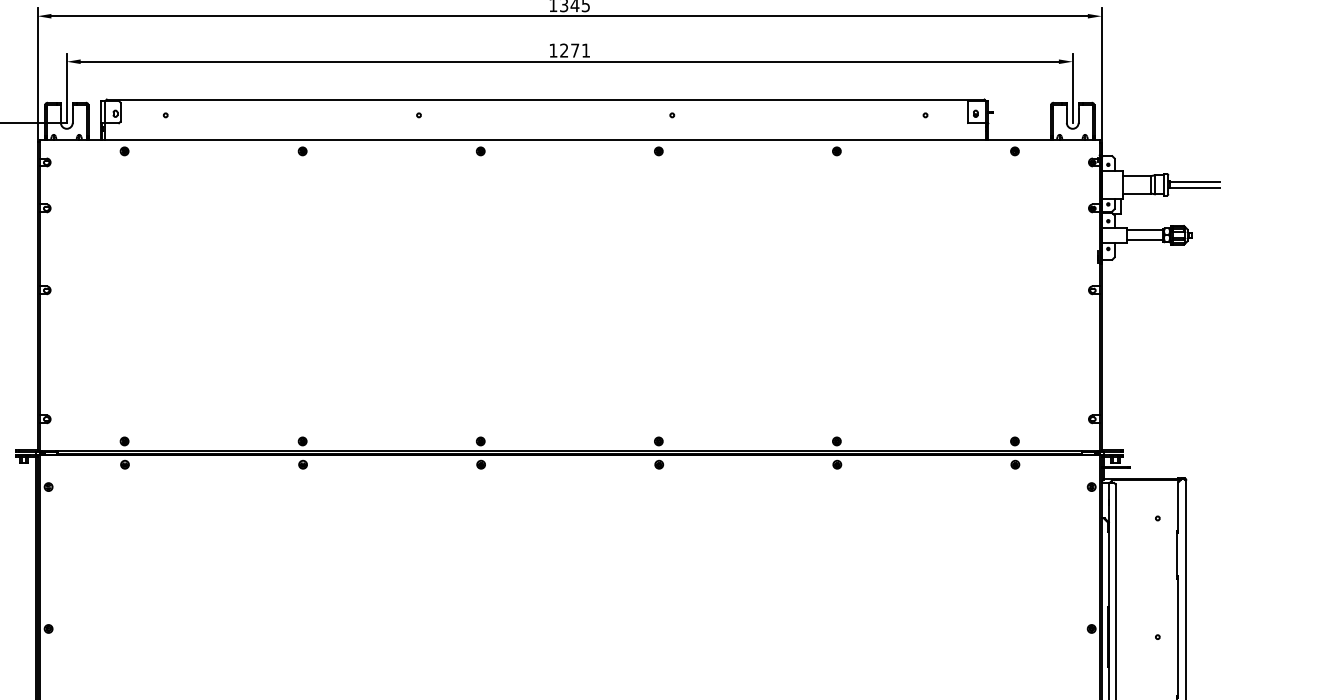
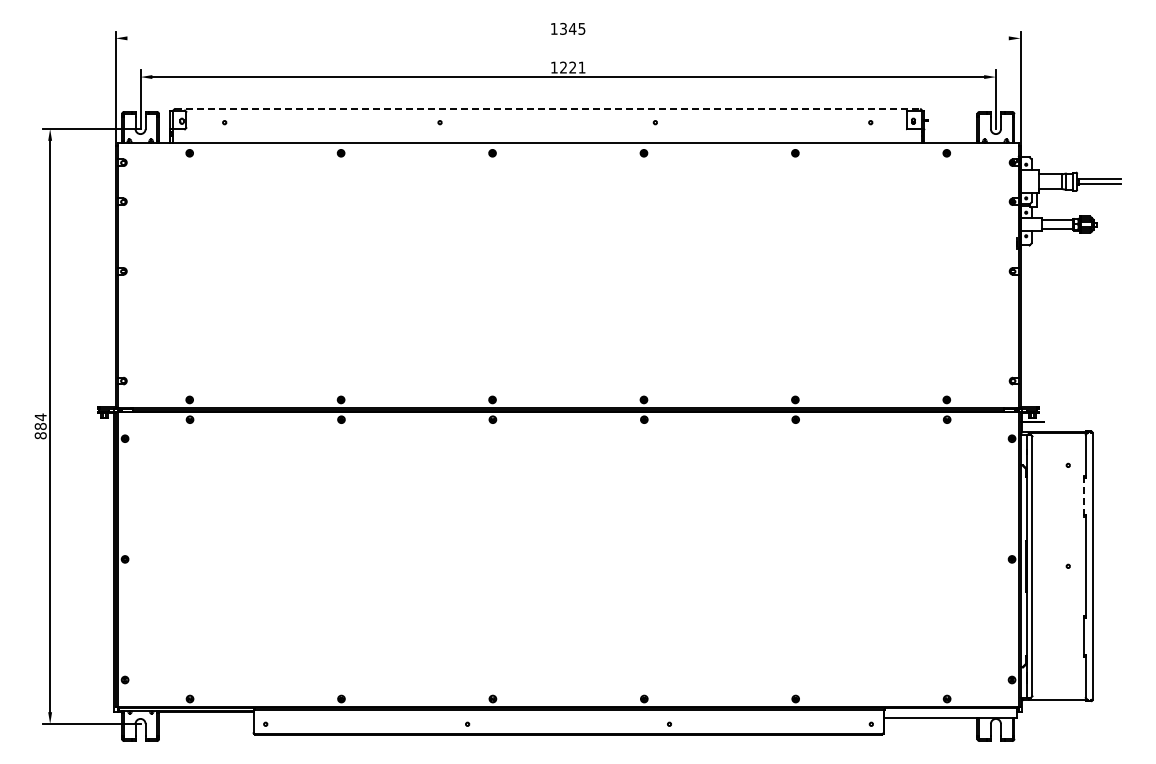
line: (568, 16) -> (567, 38), removed
text: (574, 50) -> (572, 67), 1271 -> 1221
line: (546, 99) -> (548, 109), solid -> dashed
line: (1176, 555) -> (1084, 496), solid -> dashed

